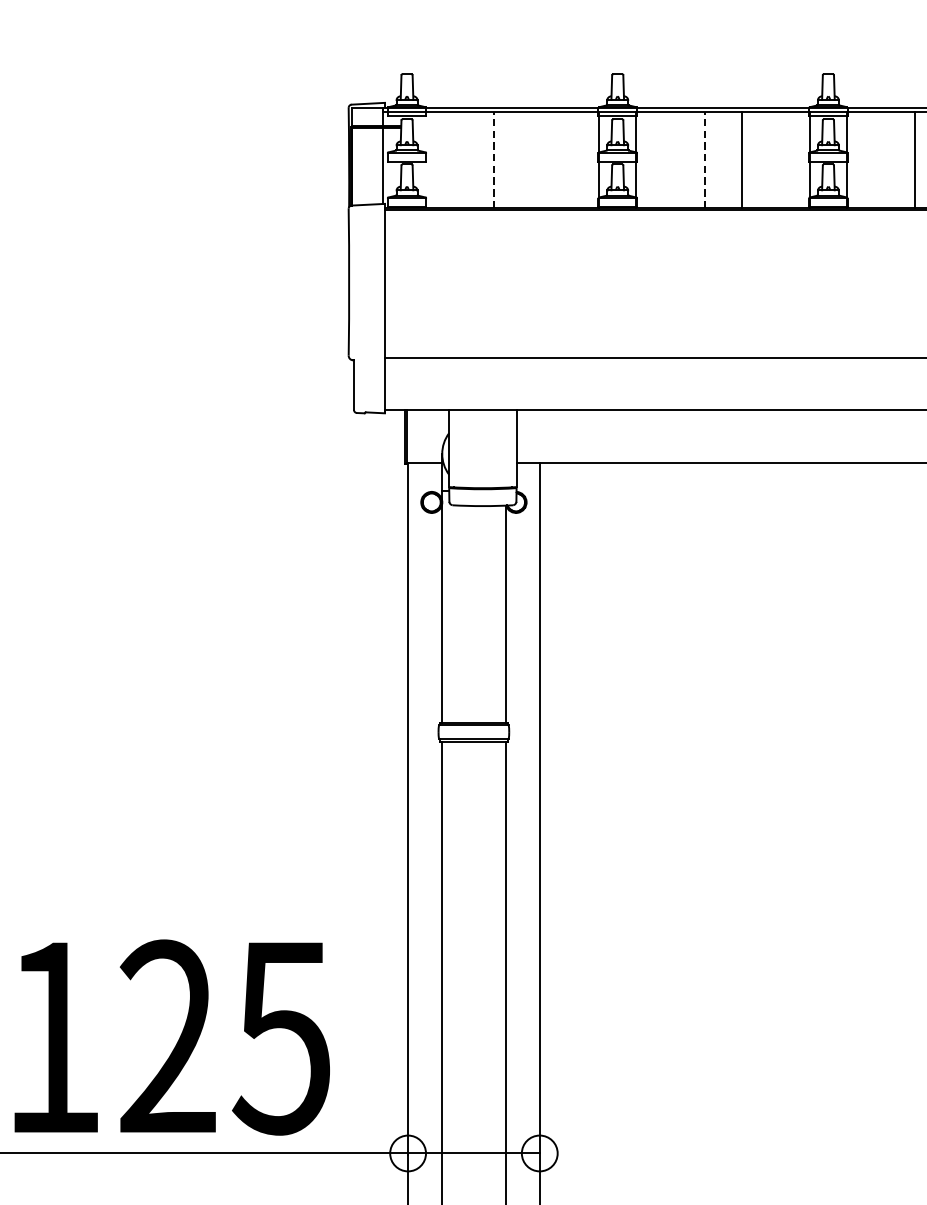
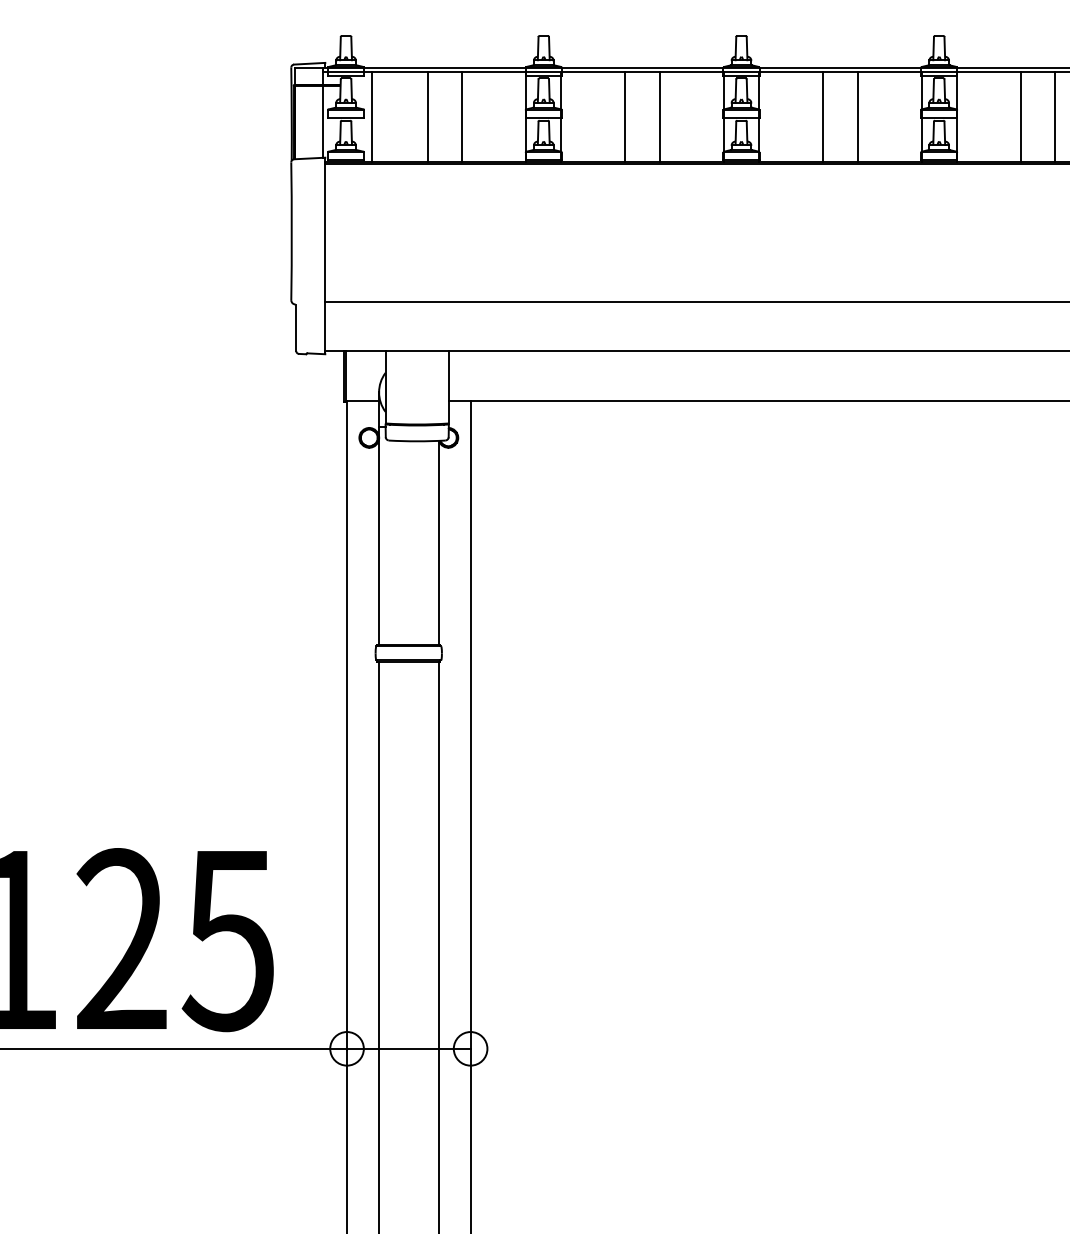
line: (435, 159) -> (372, 116), added
line: (493, 159) -> (427, 116), dashed -> solid
line: (531, 159) -> (462, 116), added
line: (704, 159) -> (625, 116), dashed -> solid

